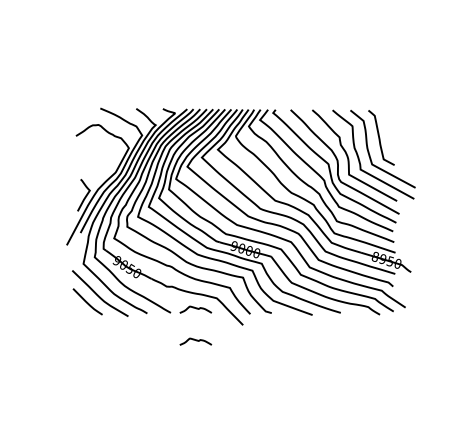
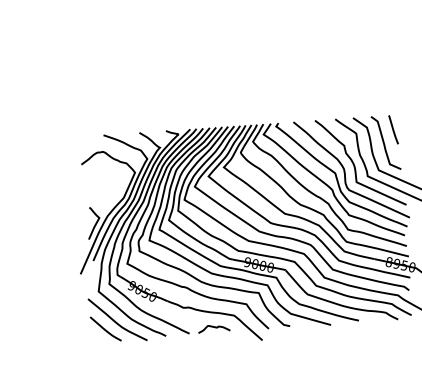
line: (389, 125) -> (393, 130), added
curve: (195, 340) -> (216, 359), removed

